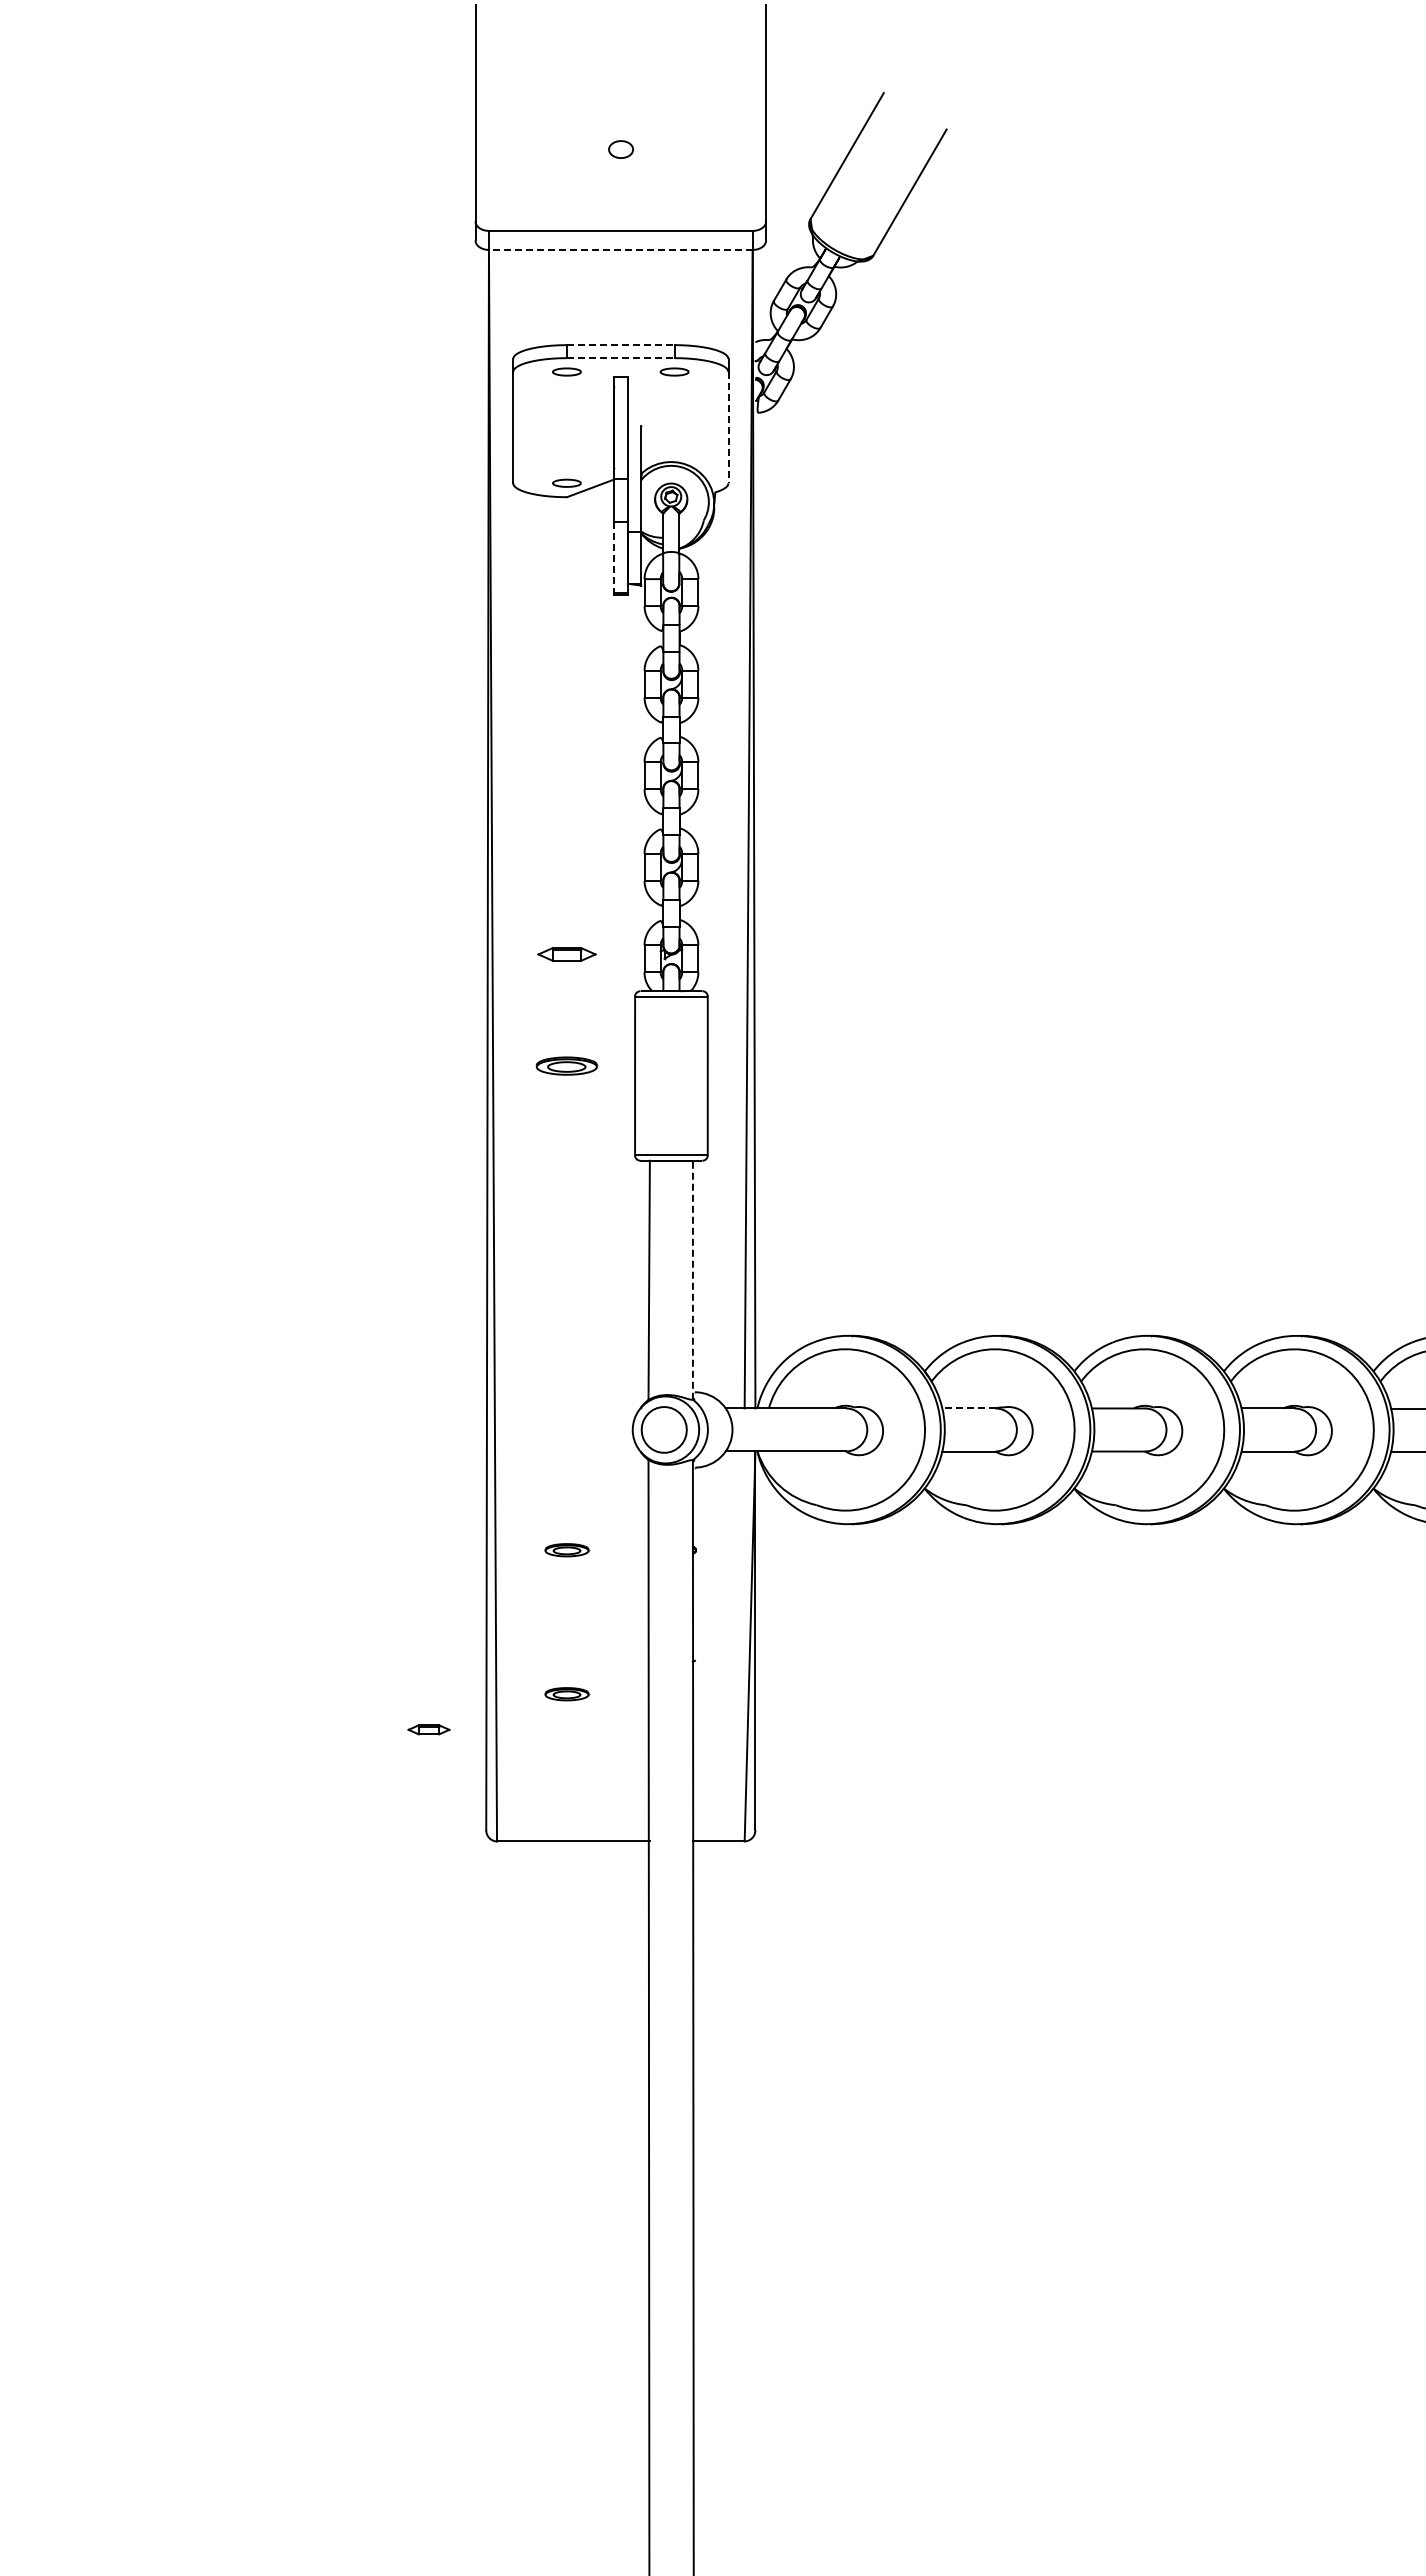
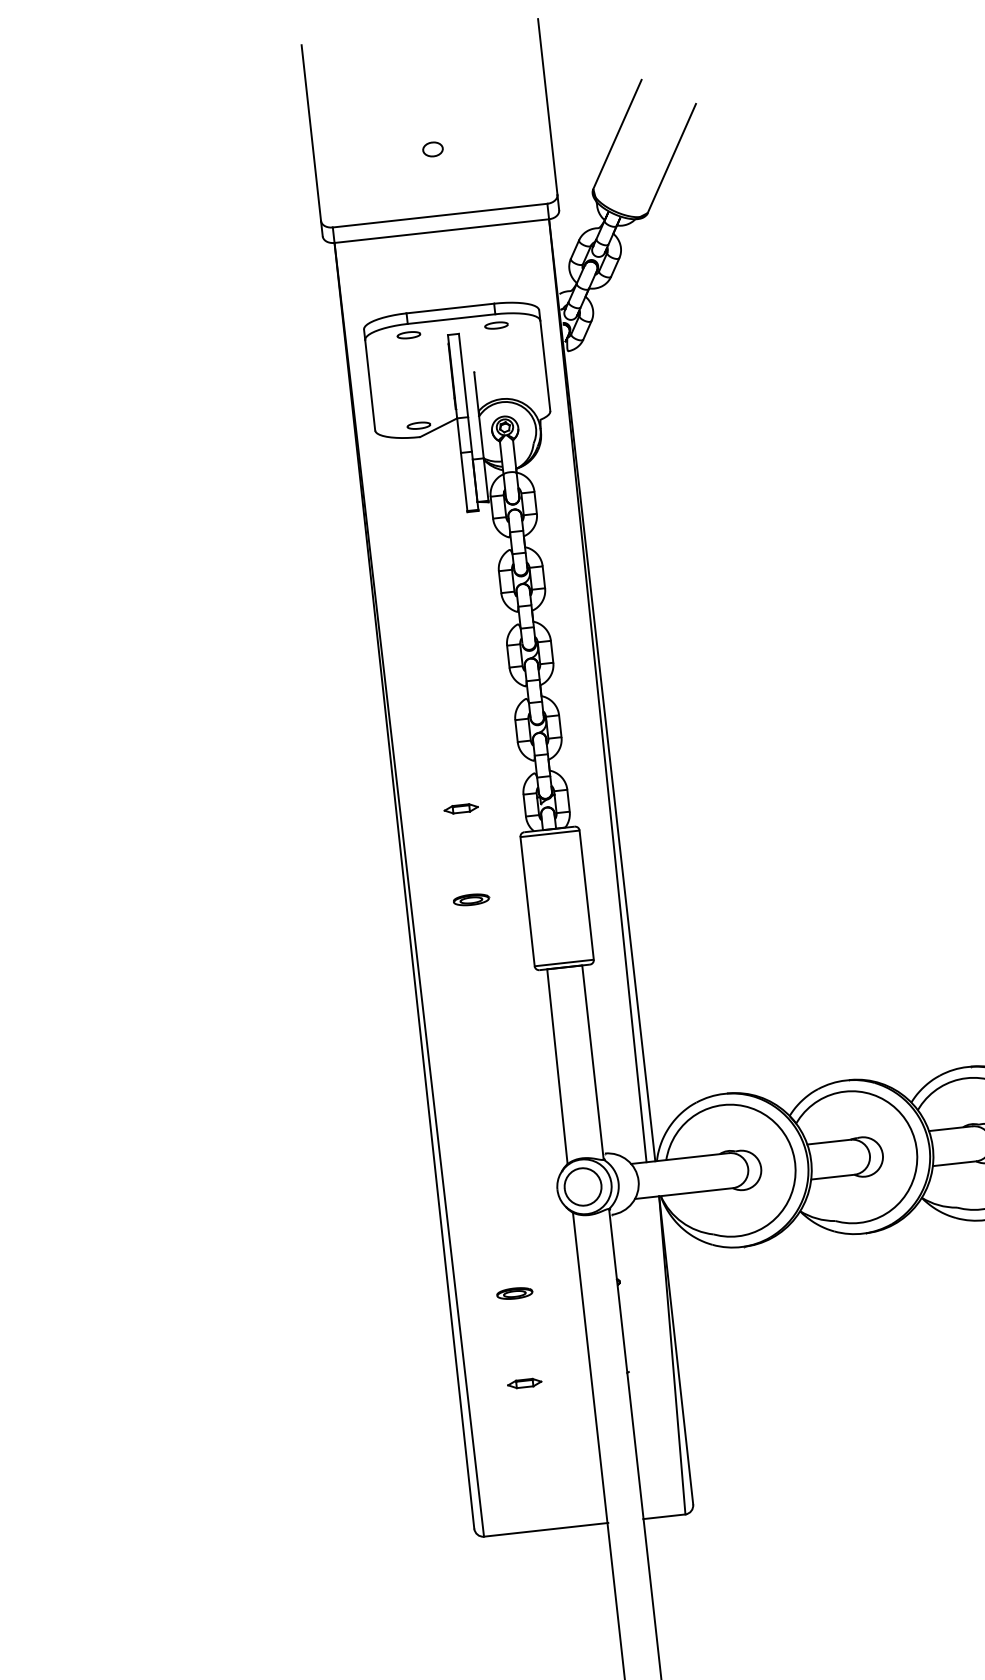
line: (620, 249) -> (441, 230), dashed -> solid
line: (620, 345) -> (450, 308), dashed -> solid
line: (620, 358) -> (451, 319), dashed -> solid
line: (728, 427) -> (545, 365), dashed -> solid
line: (614, 557) -> (464, 481), dashed -> solid
part: (566, 953) -> (460, 808), size x0.71
part: (567, 1066) -> (471, 900), size x0.71
line: (692, 1280) -> (592, 1062), dashed -> solid
line: (969, 1408) -> (829, 1142), dashed -> solid
part: (567, 1694) -> (528, 1410), removed
part: (428, 1729) -> (524, 1383), moved

